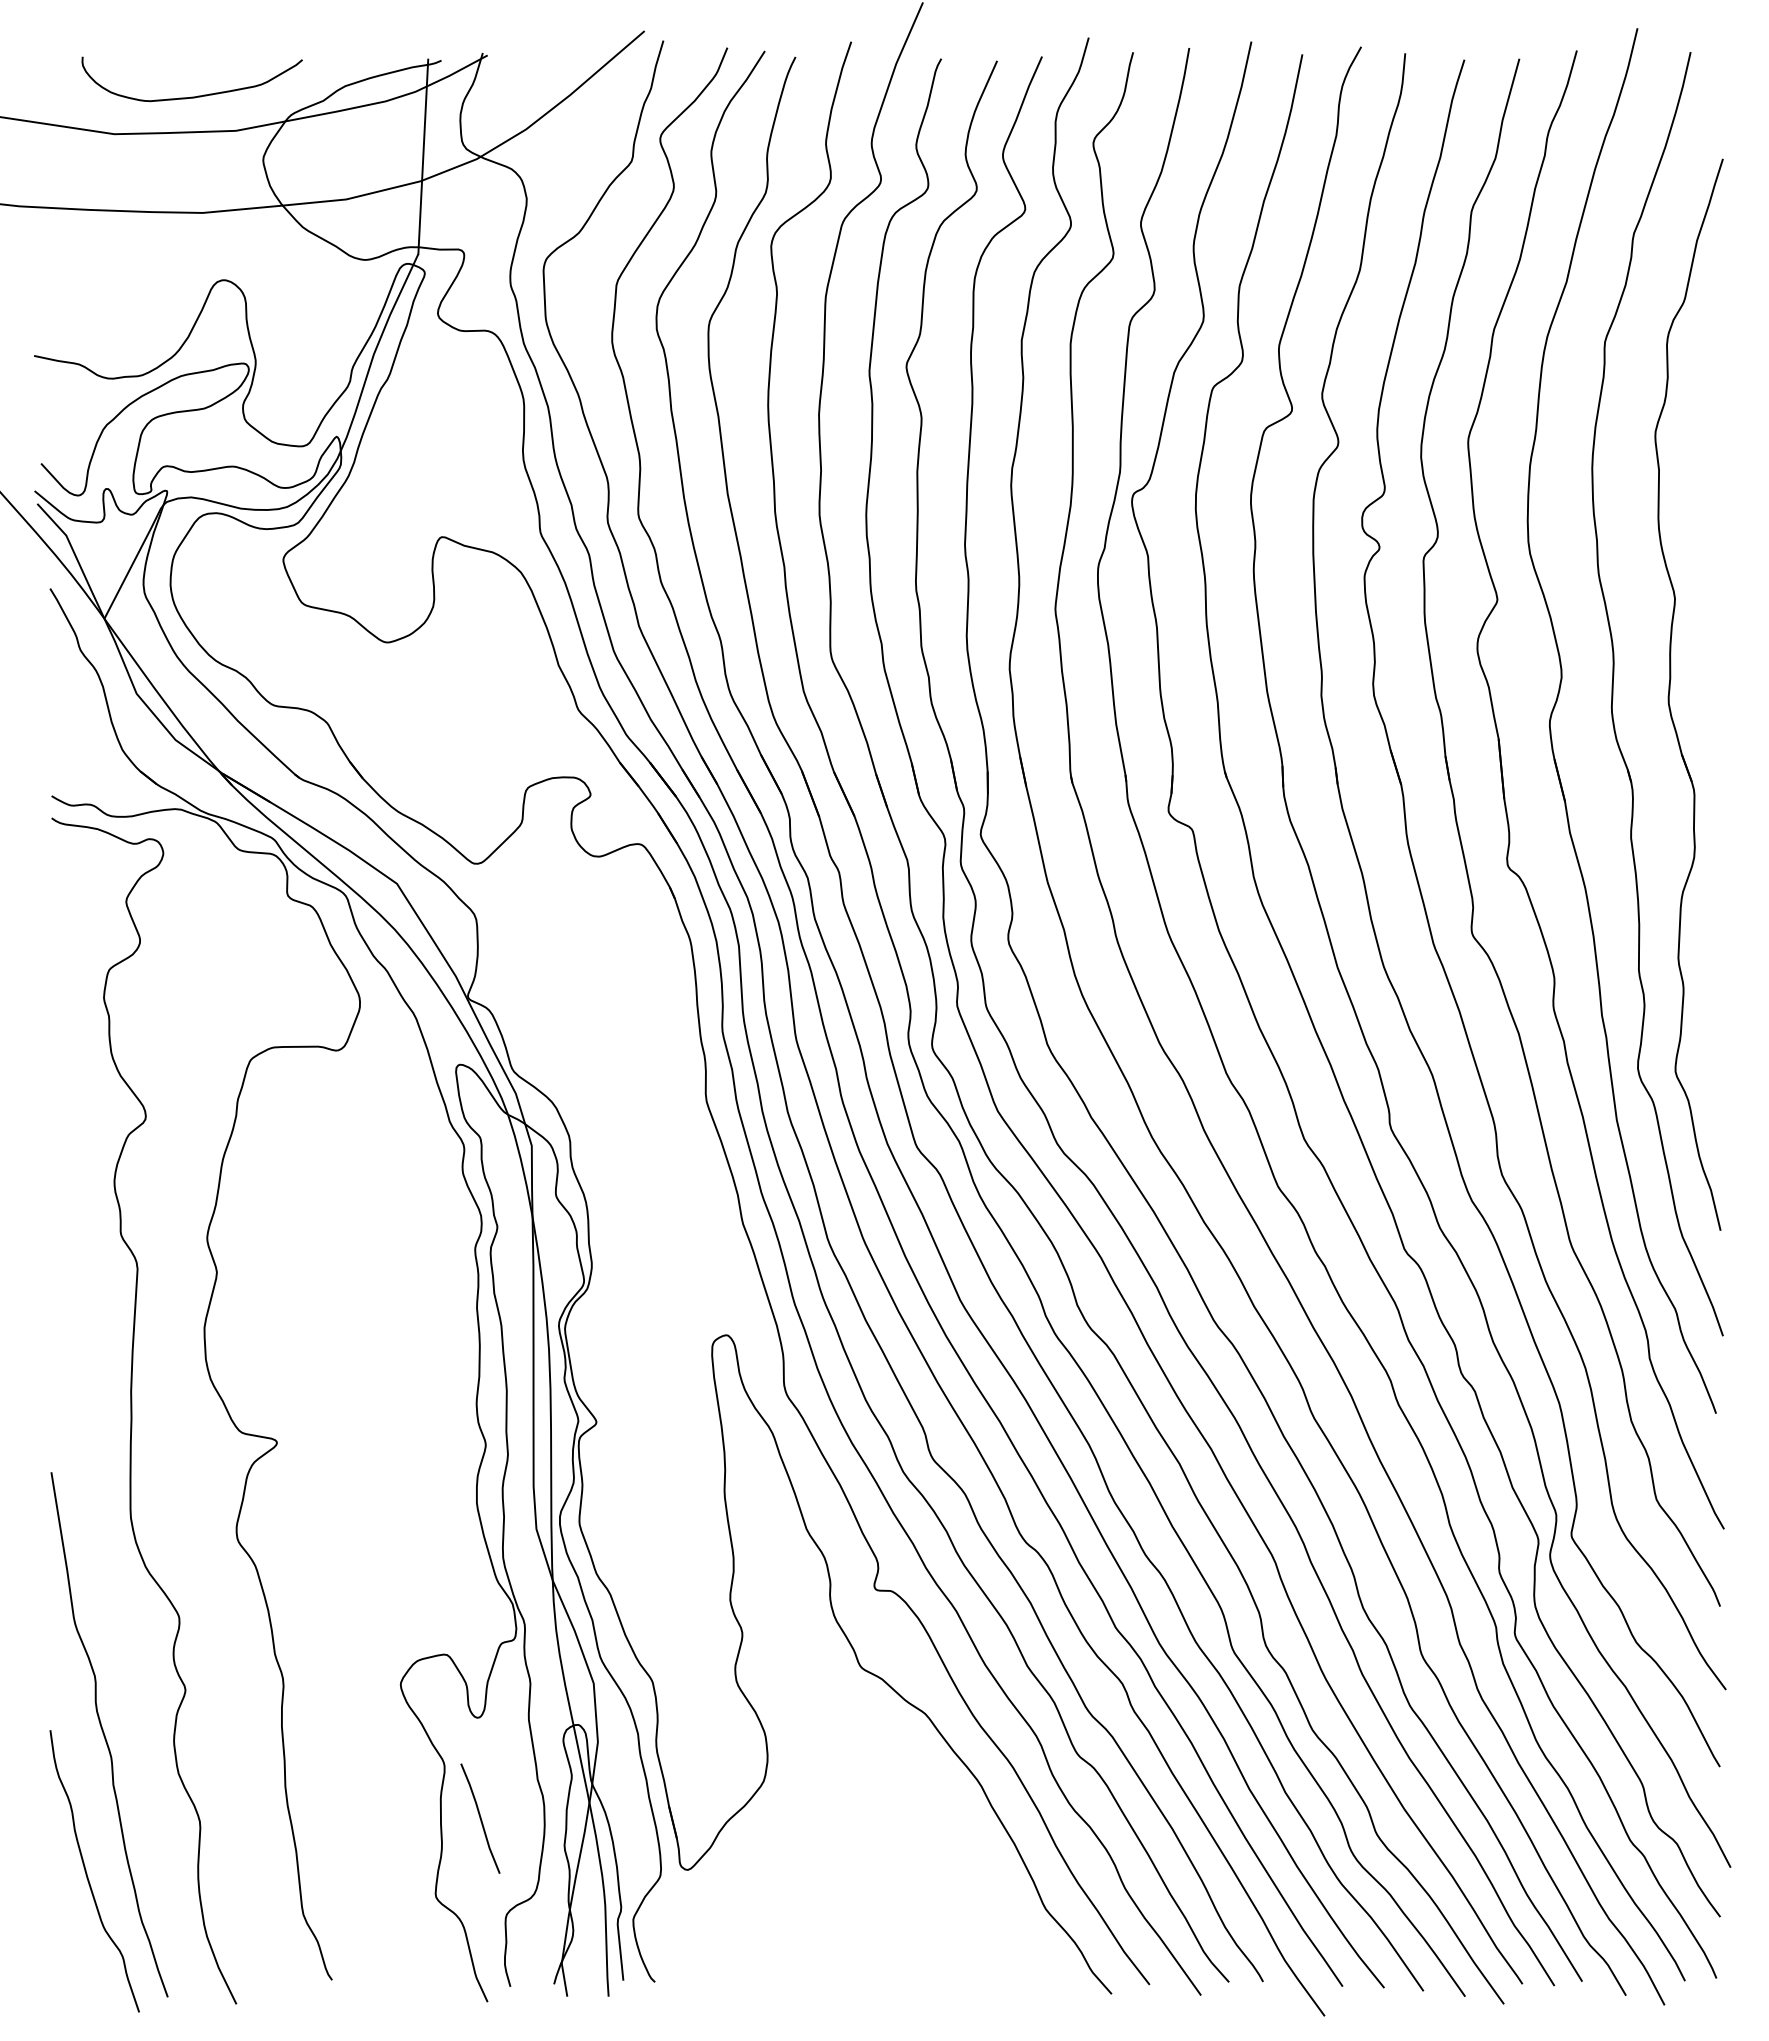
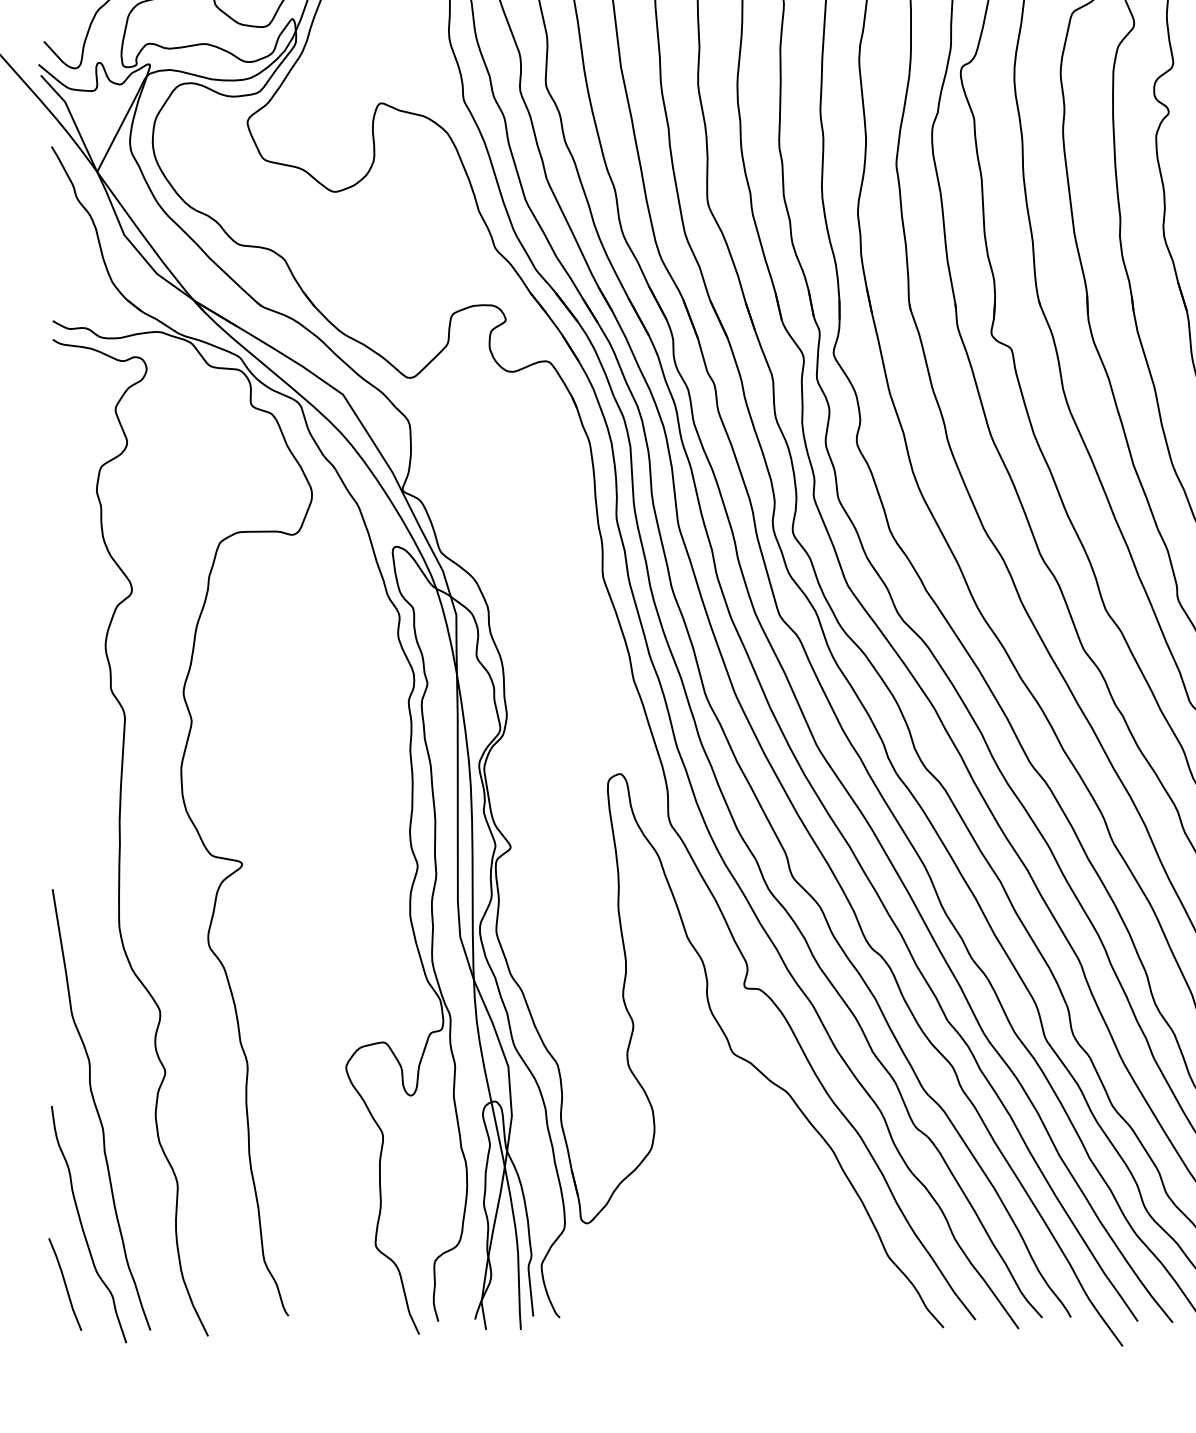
line: (480, 1818) -> (65, 1284), moved

